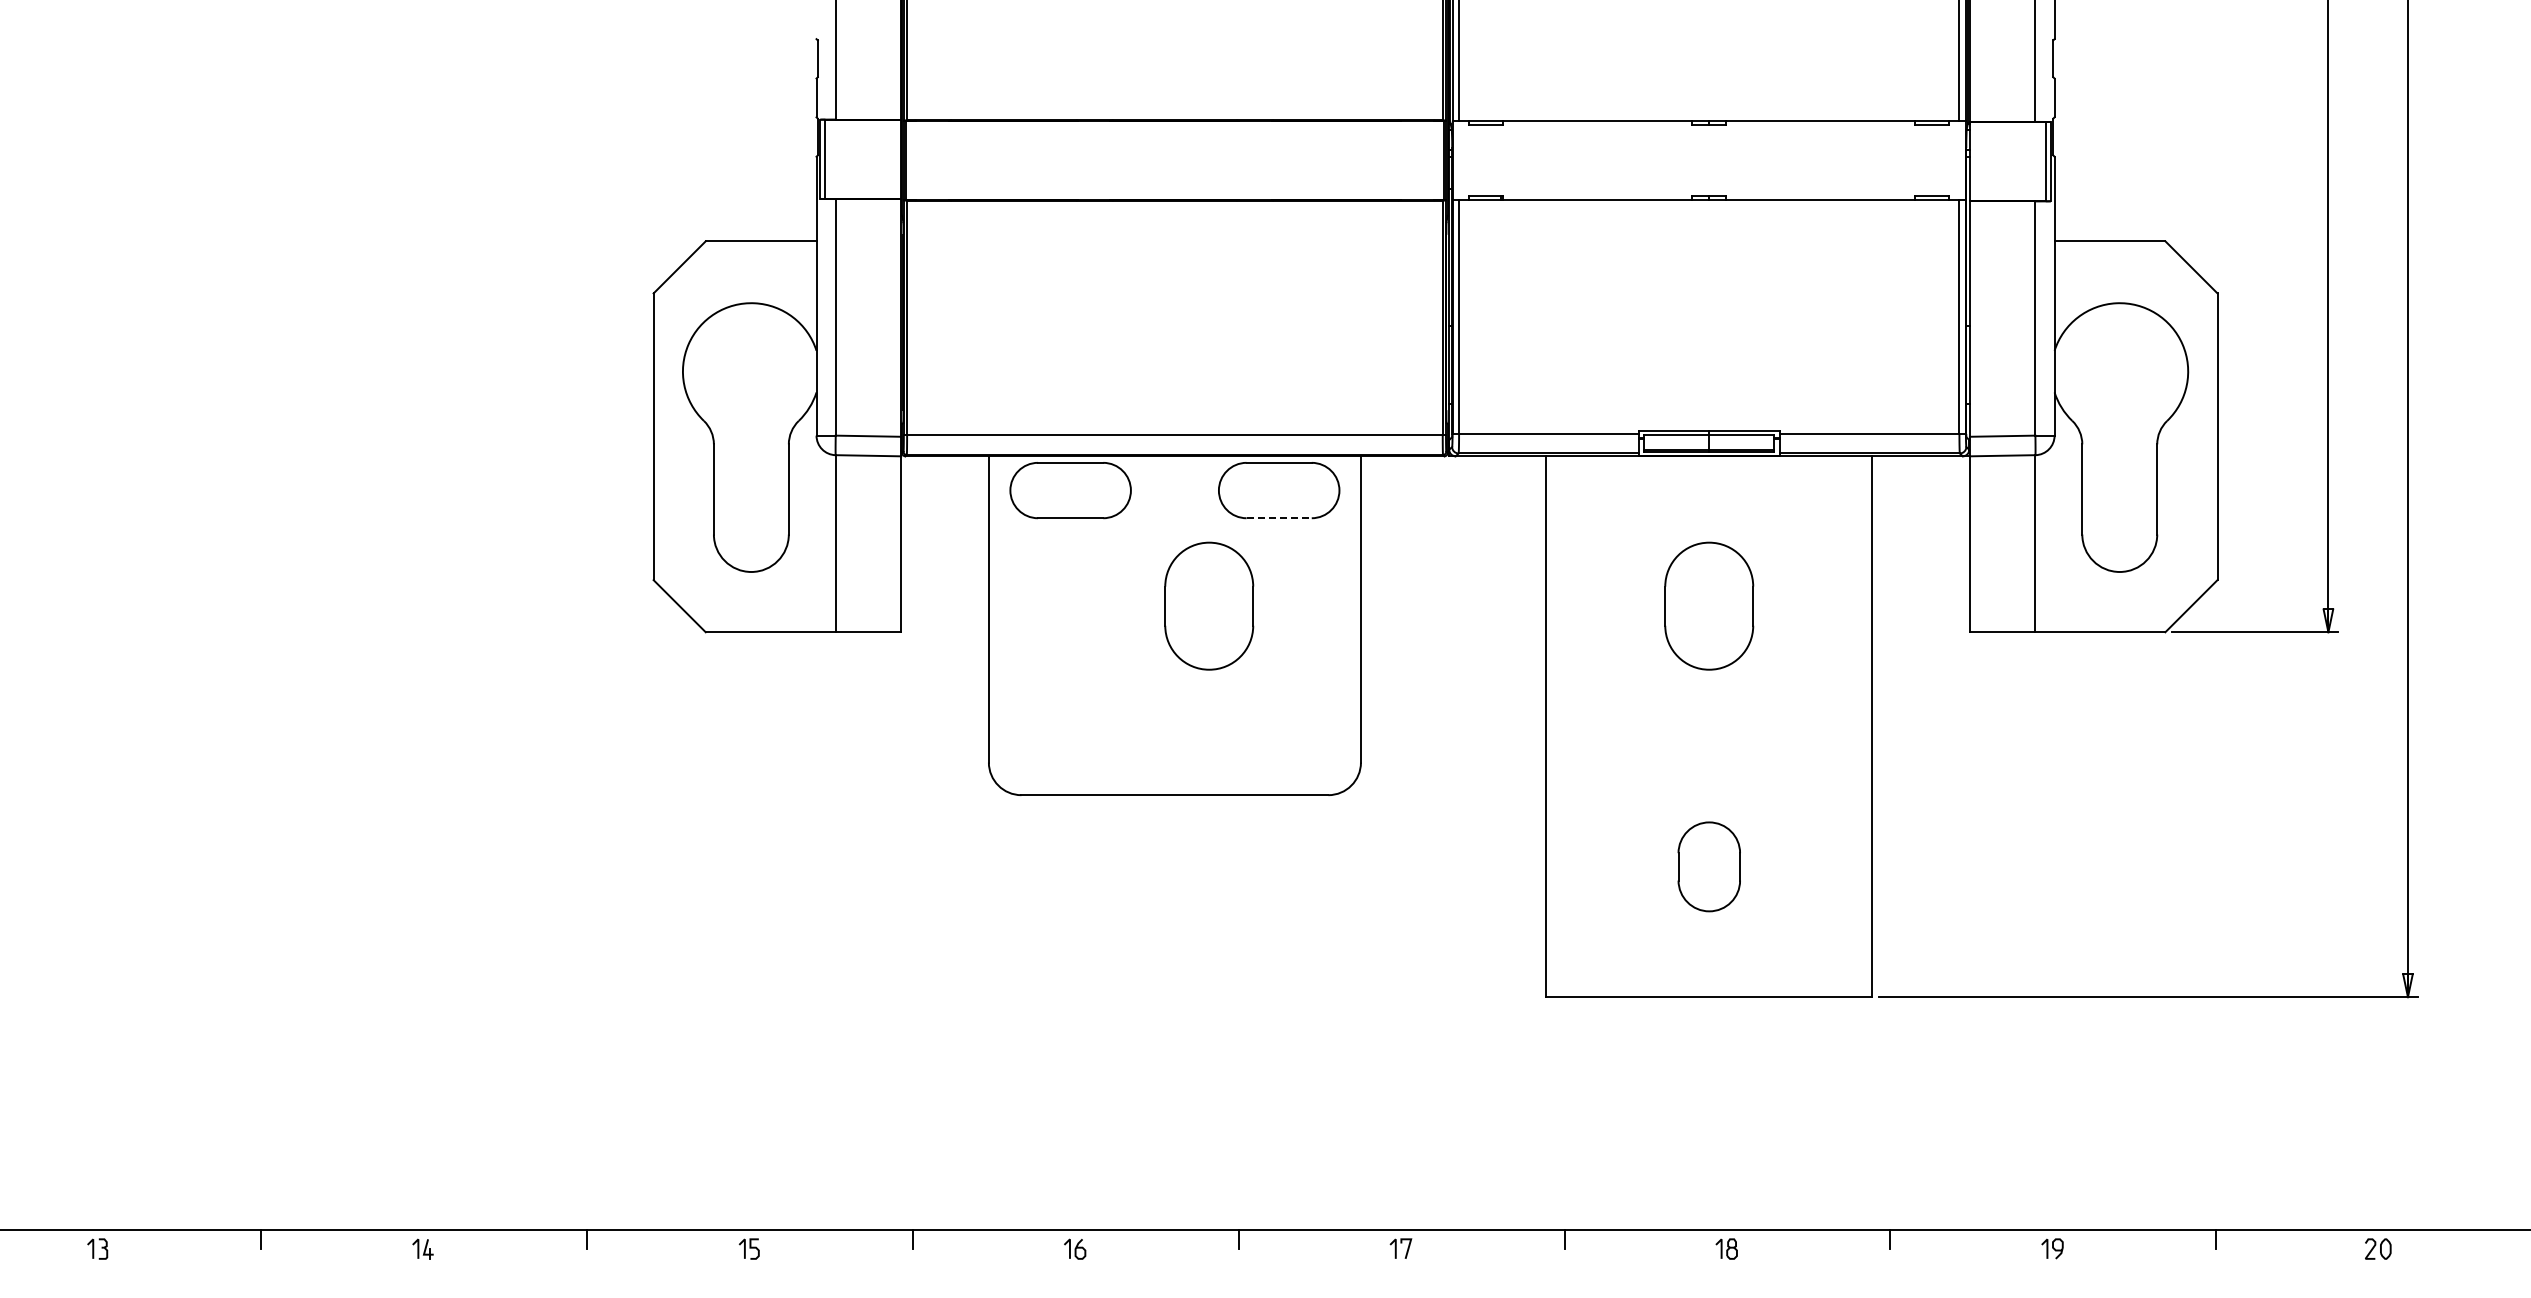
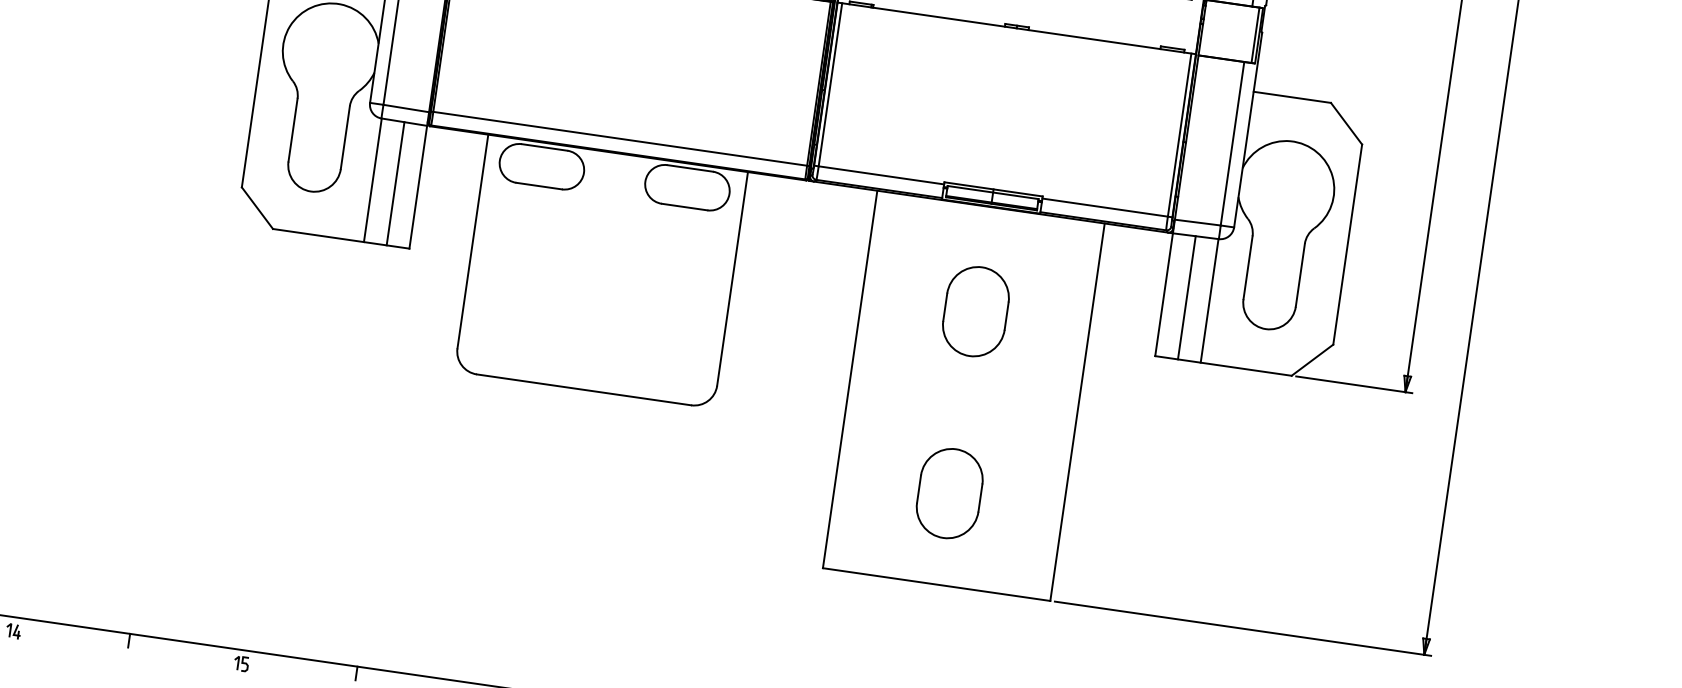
line: (1279, 518) -> (684, 207), dashed -> solid
line: (868, 543) -> (395, 183), added
line: (2002, 543) -> (1186, 297), added
part: (1209, 605) -> (627, 260), removed
part: (1709, 866) -> (949, 493), size x1.43

